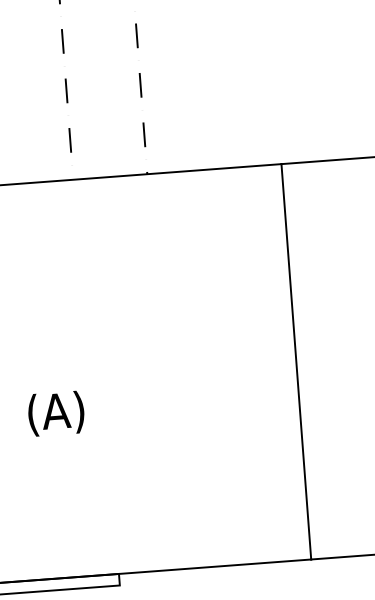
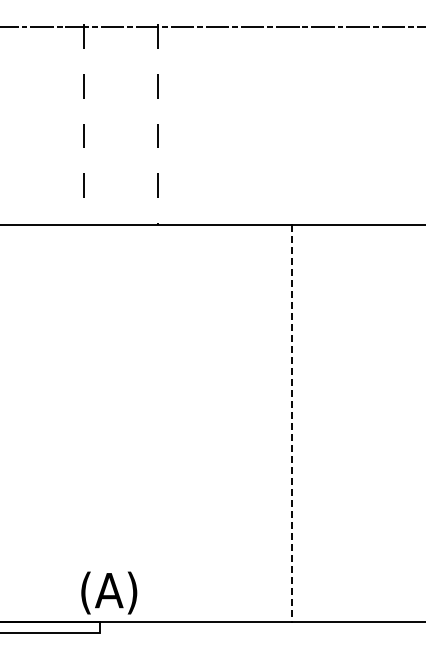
line: (296, 362) -> (292, 423), solid -> dashed
text: (56, 413) -> (109, 592), moved

